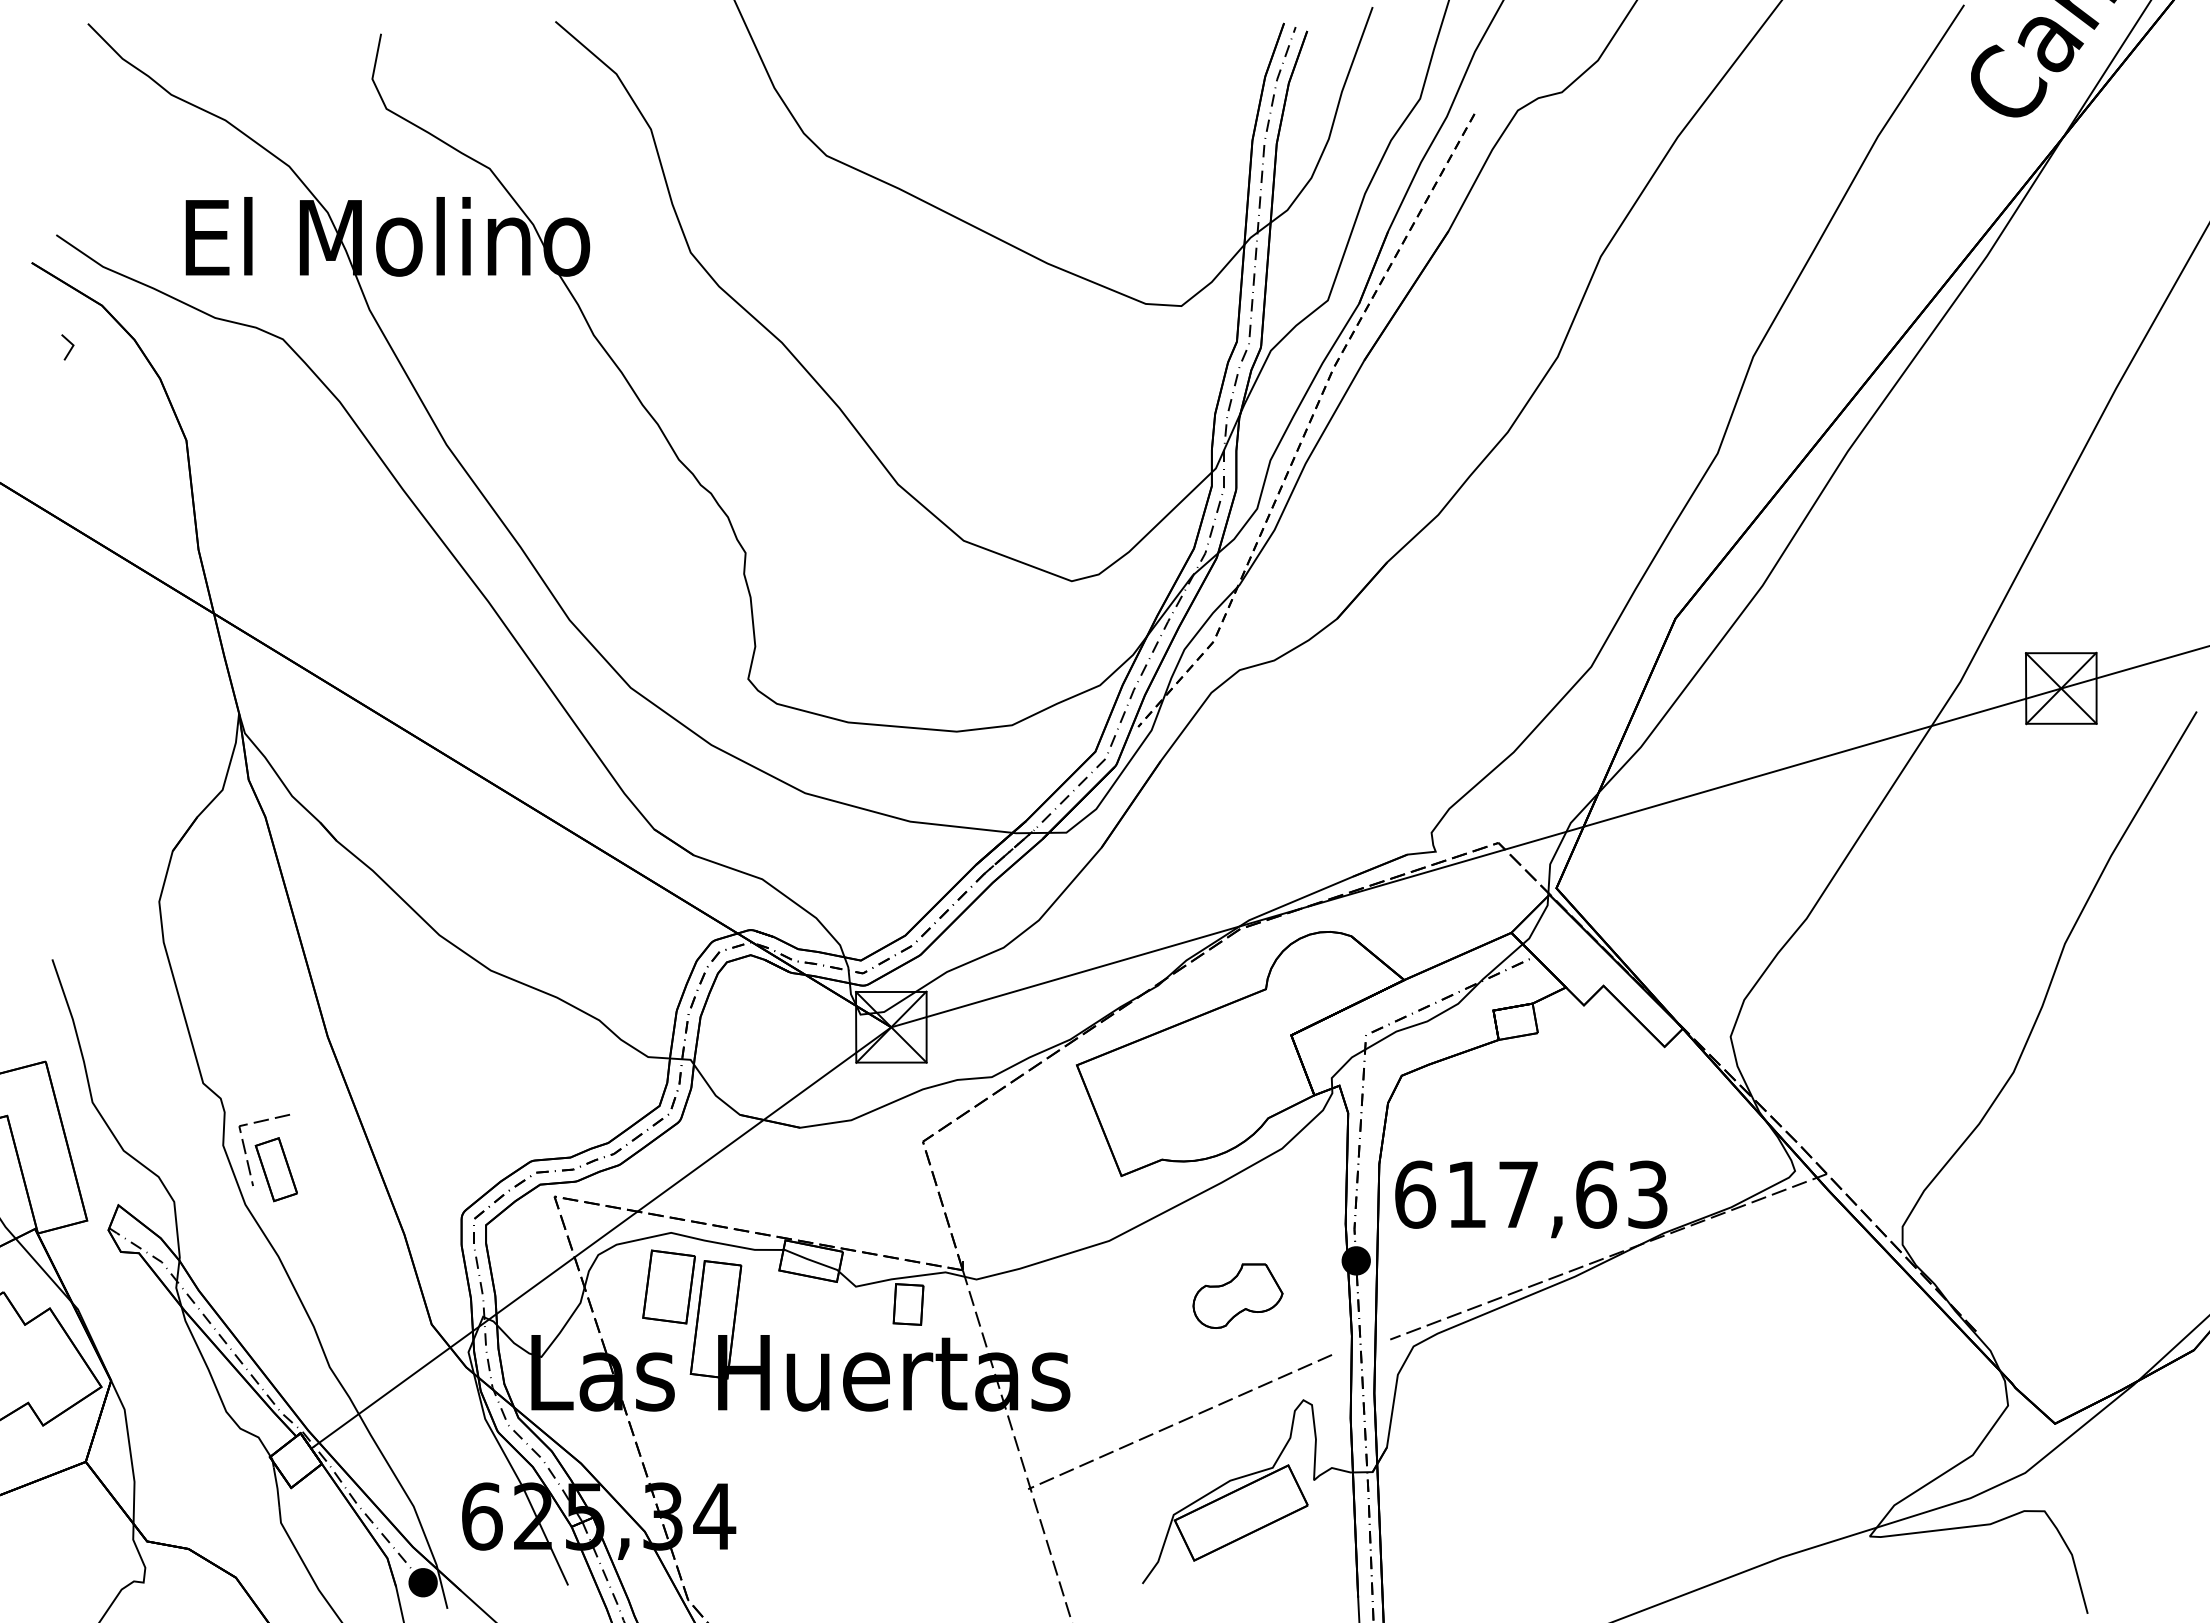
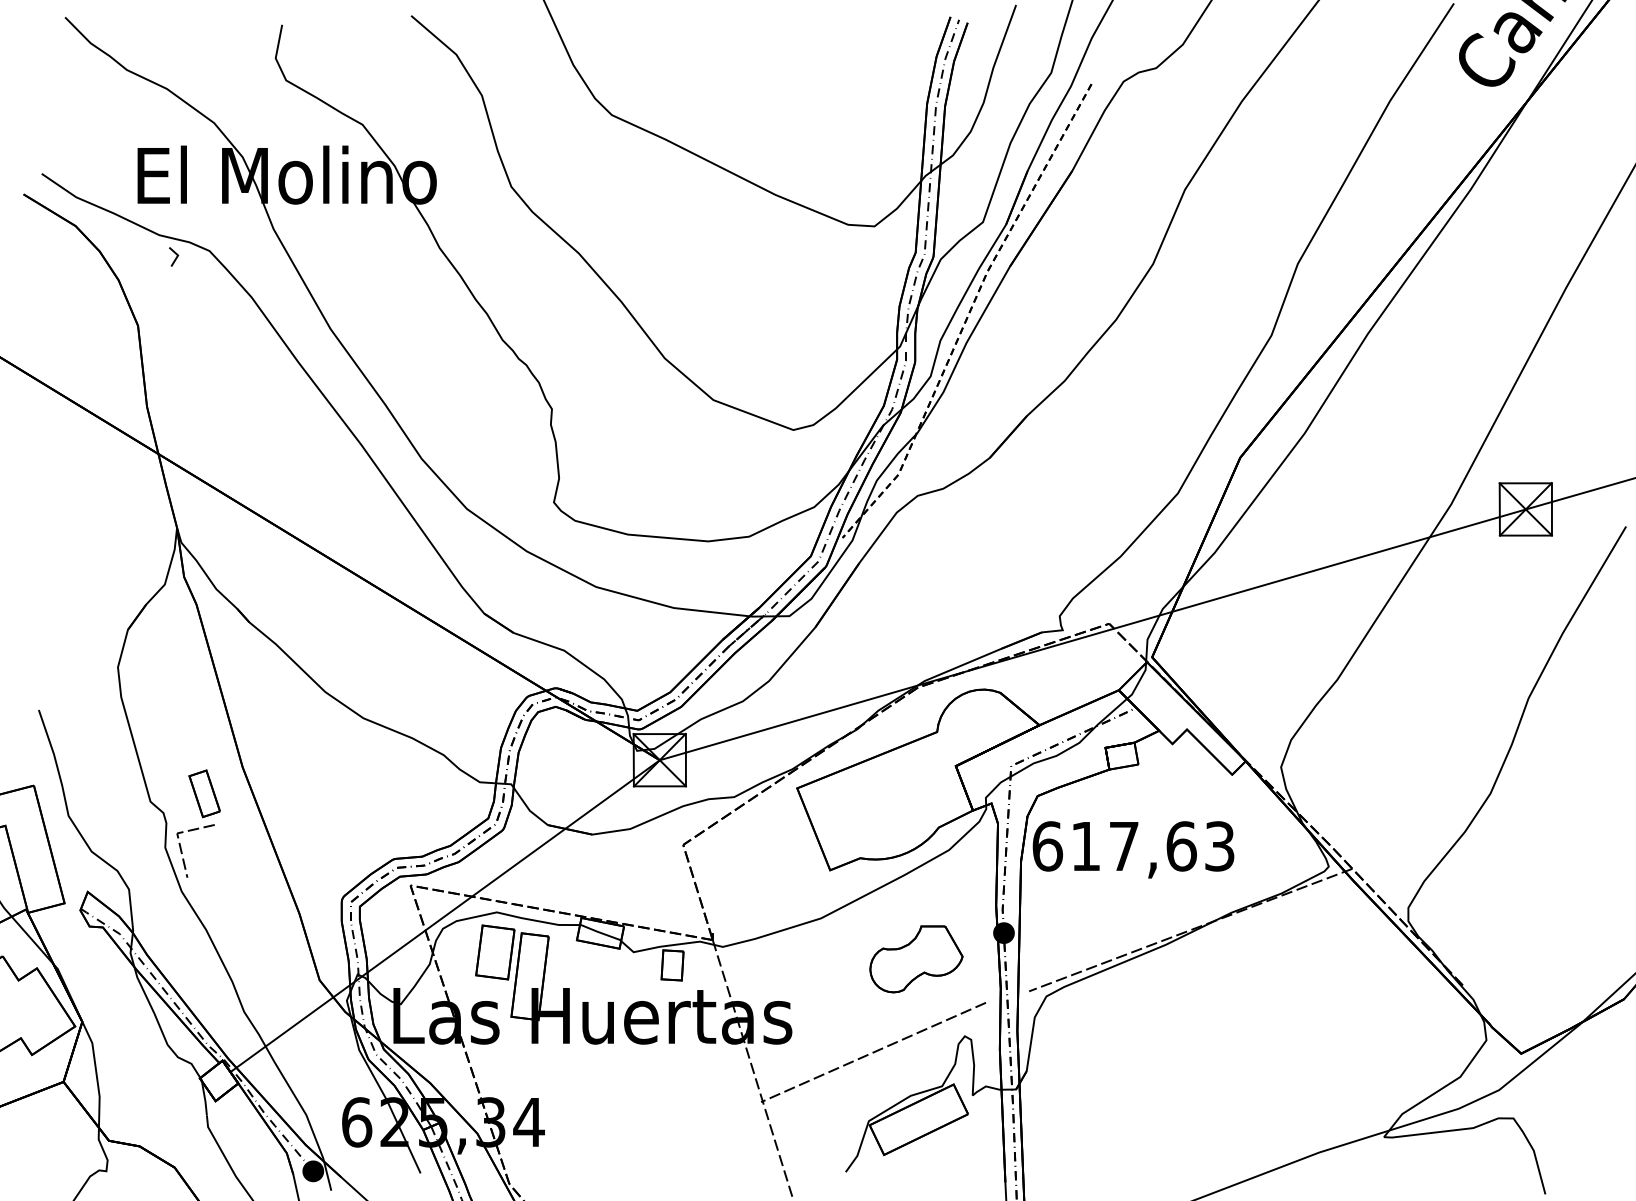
line: (69, 349) -> (175, 258), moved
part: (275, 1169) -> (204, 793), moved
text: (1531, 1199) -> (1133, 849), moved
part: (1237, 1295) -> (916, 958), size x1.4

